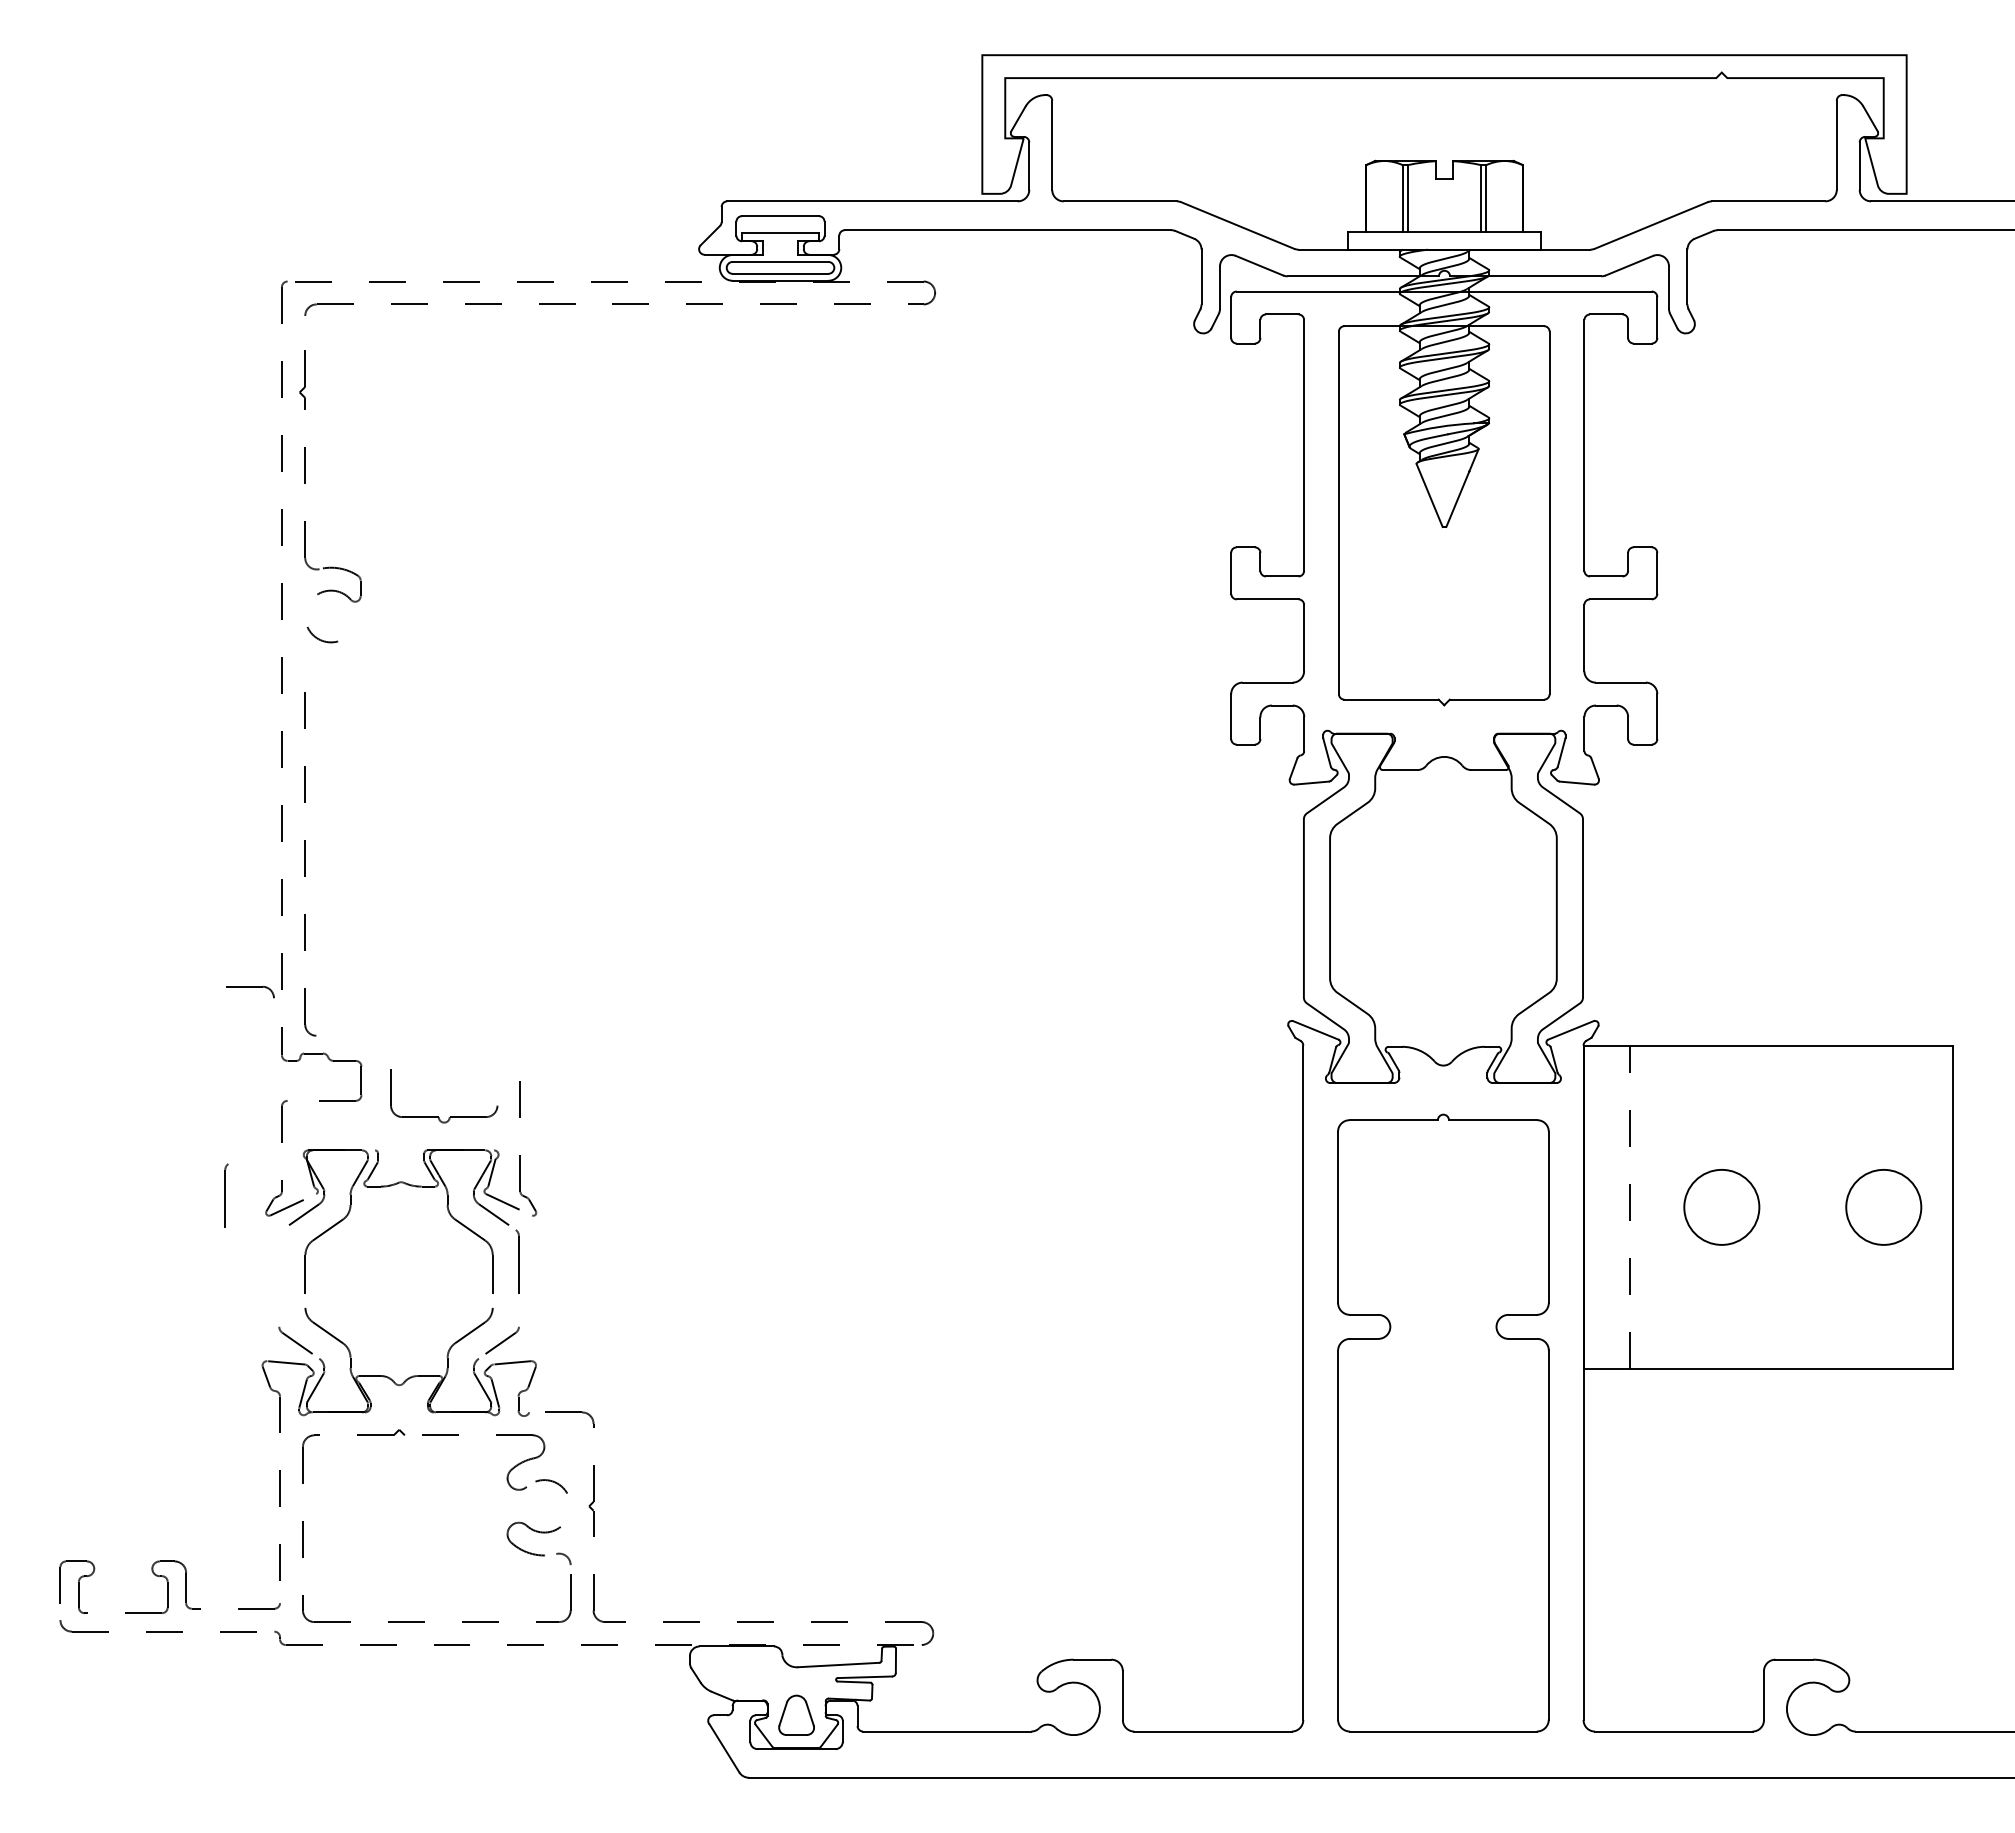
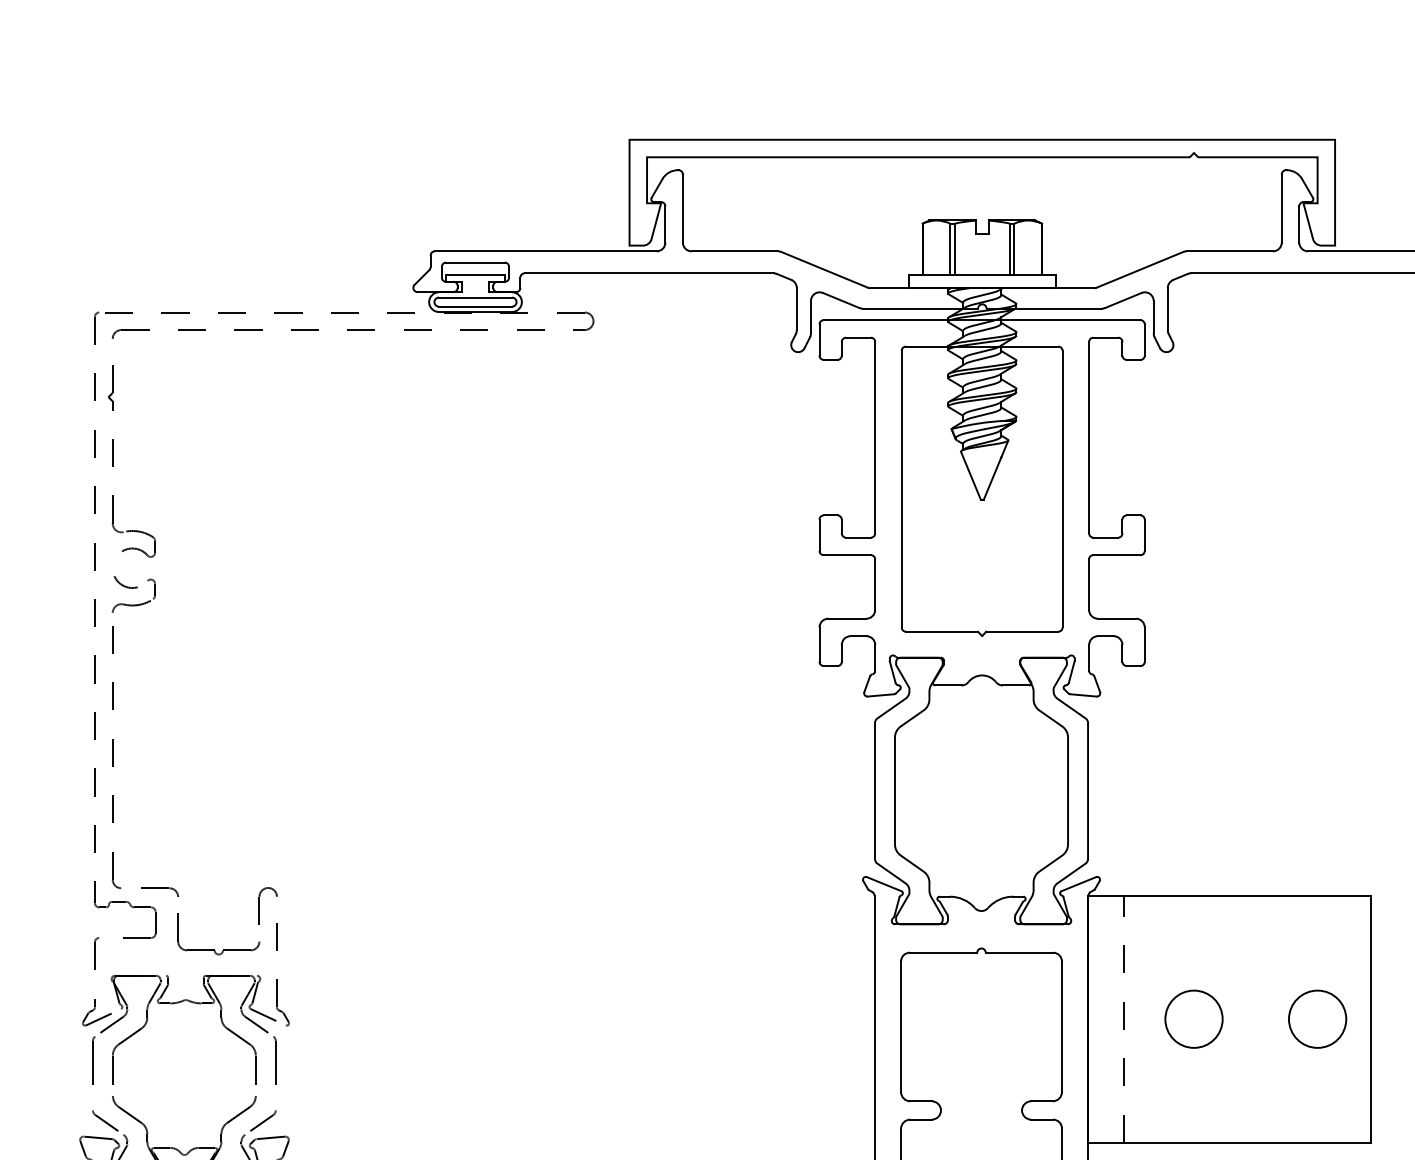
part: (332, 664) -> (133, 604), added
part: (250, 991) -> (160, 891), moved
part: (498, 1058) -> (260, 905), added
part: (226, 1195) -> (93, 1060), moved

